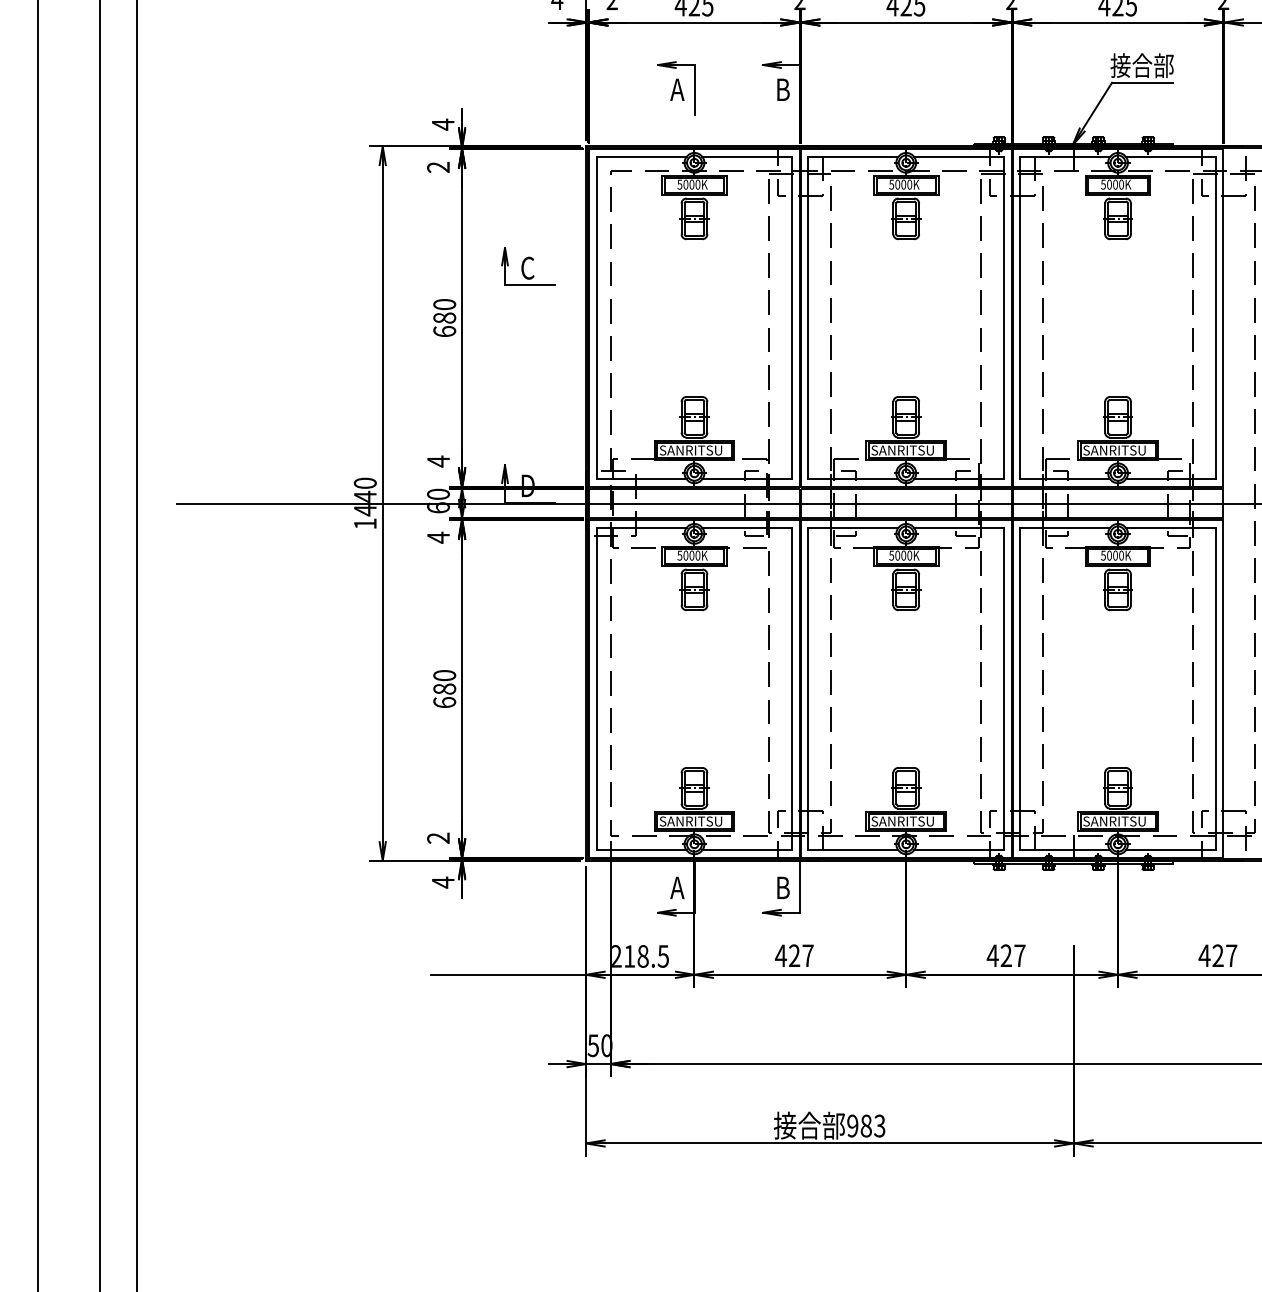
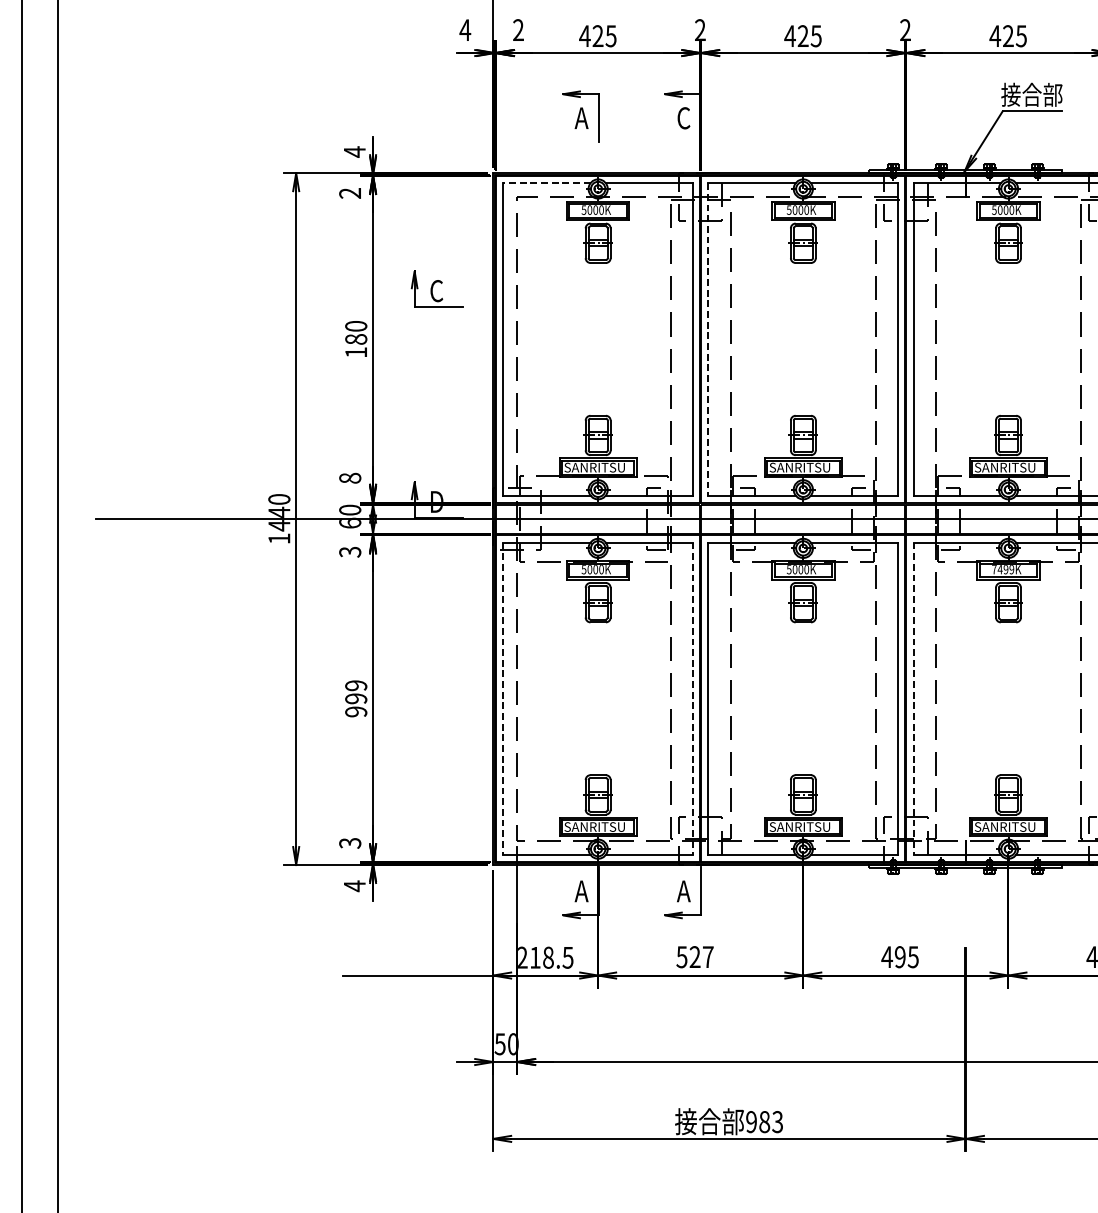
text: (782, 89) -> (683, 117), B -> C
line: (641, 156) -> (546, 182), solid -> dashed
line: (808, 318) -> (708, 339), solid -> dashed
text: (444, 331) -> (356, 352), 680 -> 180
text: (438, 461) -> (350, 478), 4 -> 8
text: (438, 537) -> (350, 551), 4 -> 3
text: (1112, 555) -> (1003, 569), 5000K -> 7499K
text: (444, 689) -> (356, 699), 680 -> 999
line: (596, 689) -> (503, 699), solid -> dashed
line: (792, 689) -> (693, 699), solid -> dashed
line: (1020, 689) -> (913, 699), solid -> dashed
text: (438, 837) -> (350, 842), 2 -> 3
text: (782, 887) -> (683, 890), B -> A
text: (780, 955) -> (681, 956), 427 -> 527
text: (1012, 955) -> (906, 956), 427 -> 495

